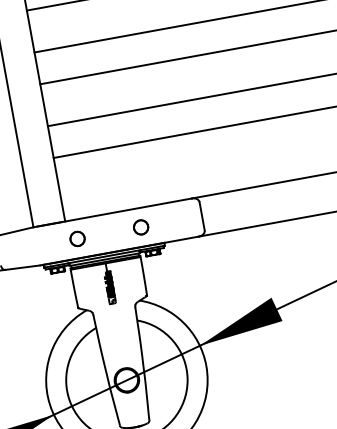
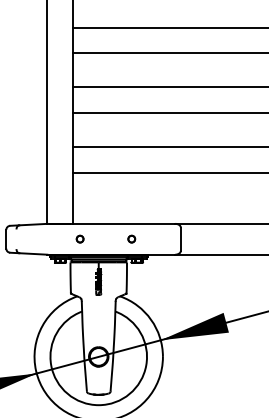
circle: (140, 226) -> (131, 238), size x0.6
circle: (76, 238) -> (79, 238), size x0.6

